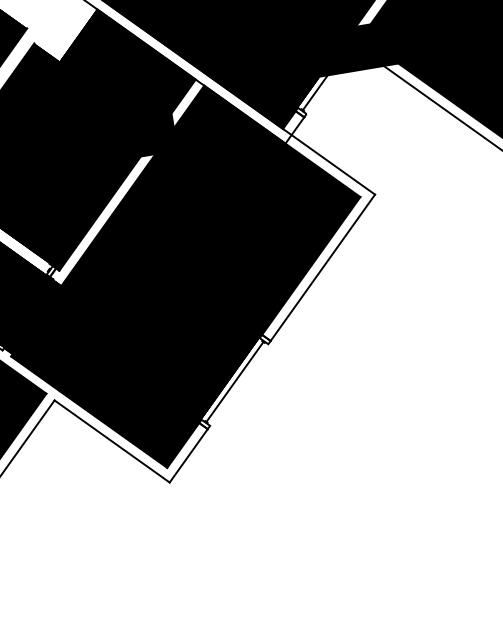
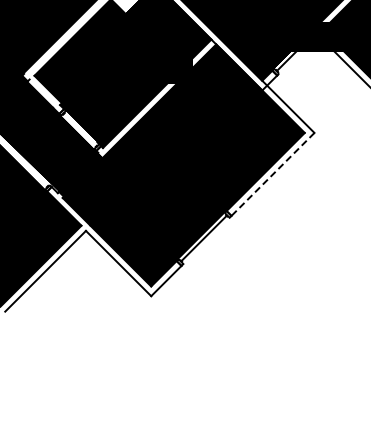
line: (322, 268) -> (272, 174), solid -> dashed

